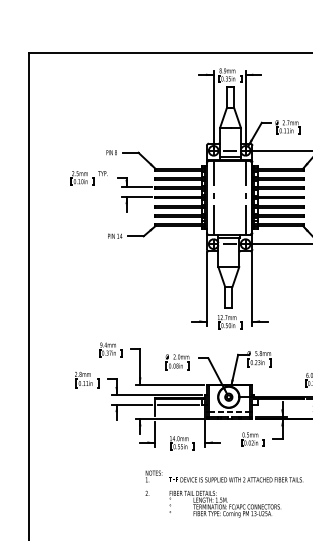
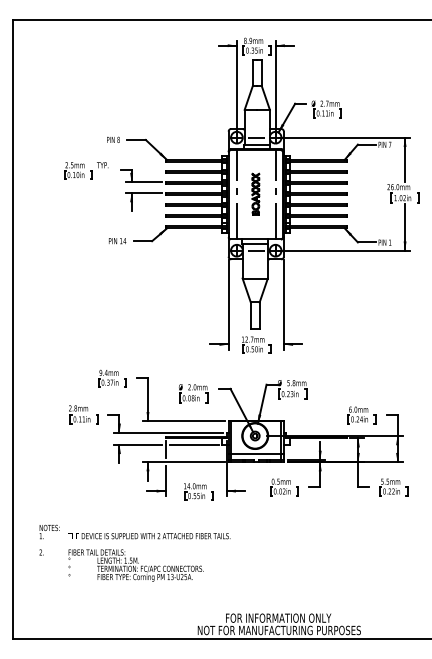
part: (229, 196) -> (255, 193), added
line: (229, 412) -> (256, 454), dashed -> solid
text: (224, 493) -> (134, 552), moved

